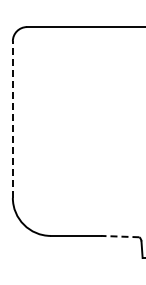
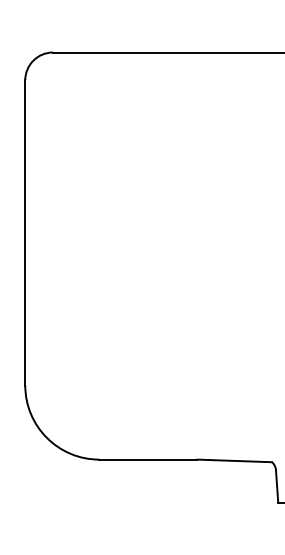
line: (12, 119) -> (24, 232), dashed -> solid
line: (119, 236) -> (233, 460), dashed -> solid

